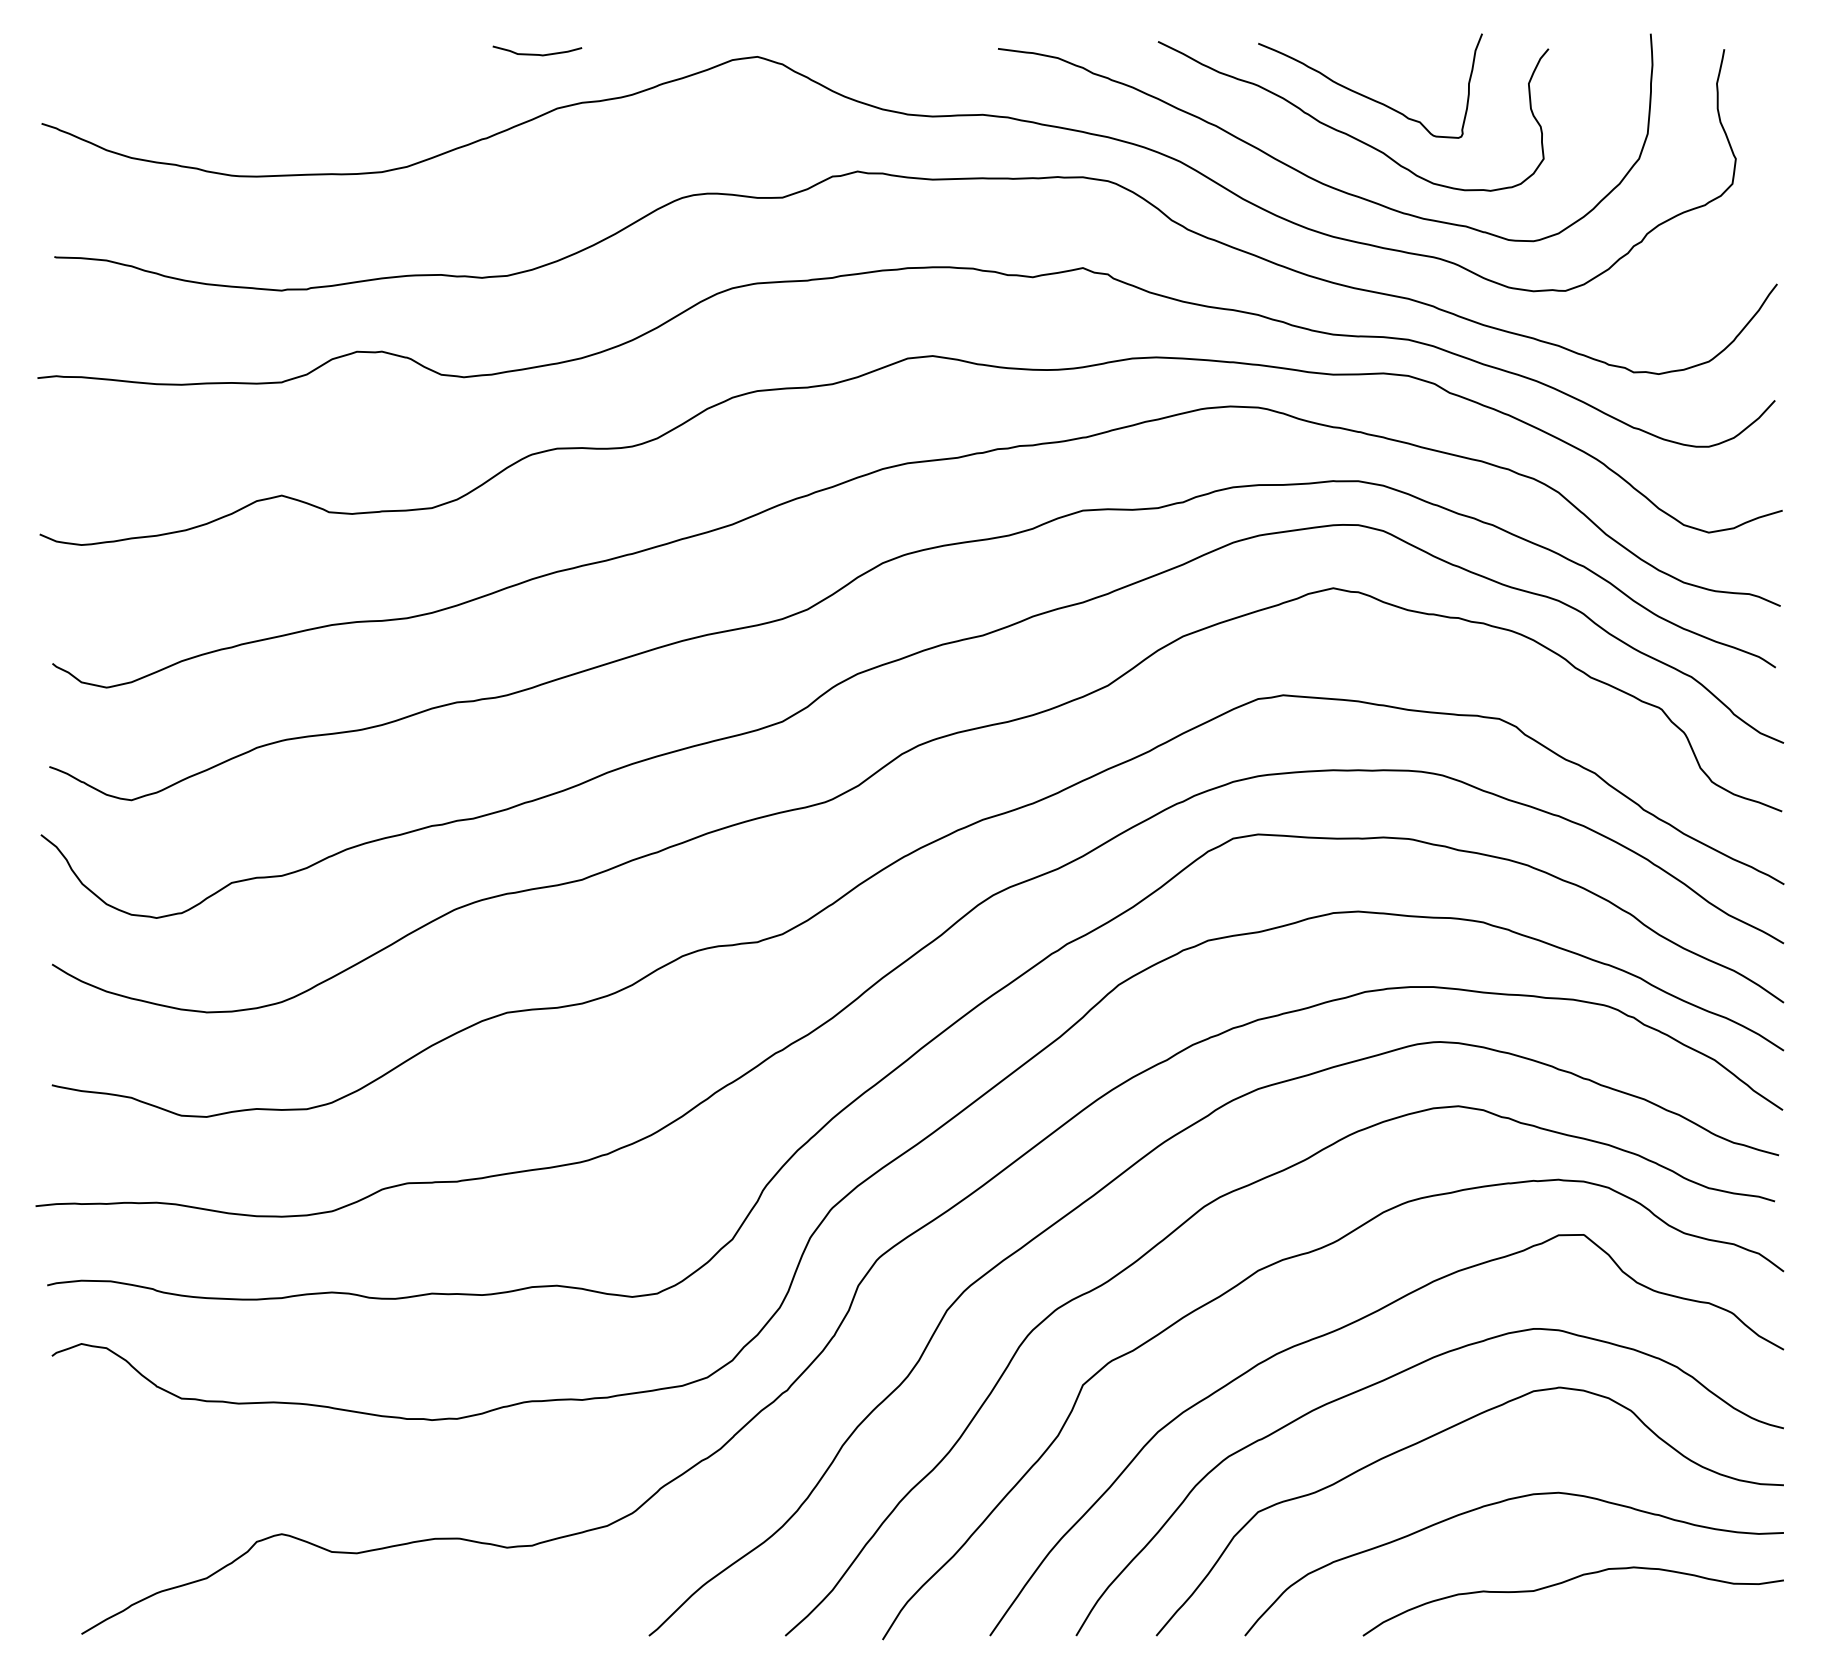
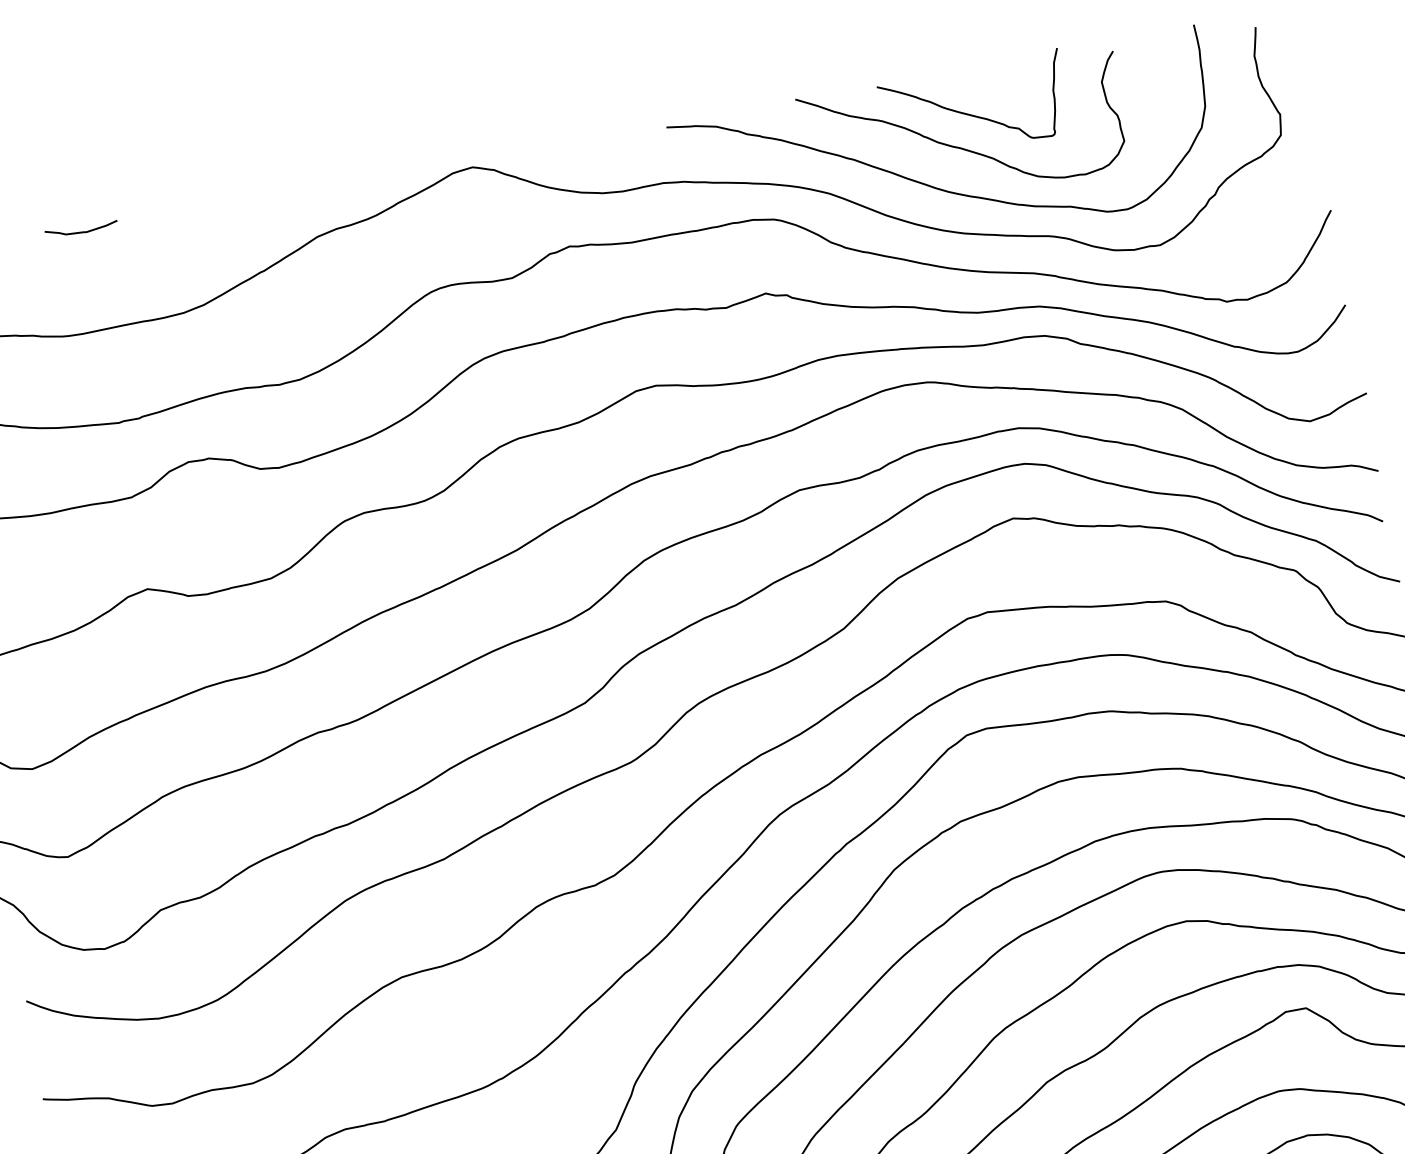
curve: (535, 53) -> (80, 231), moved

